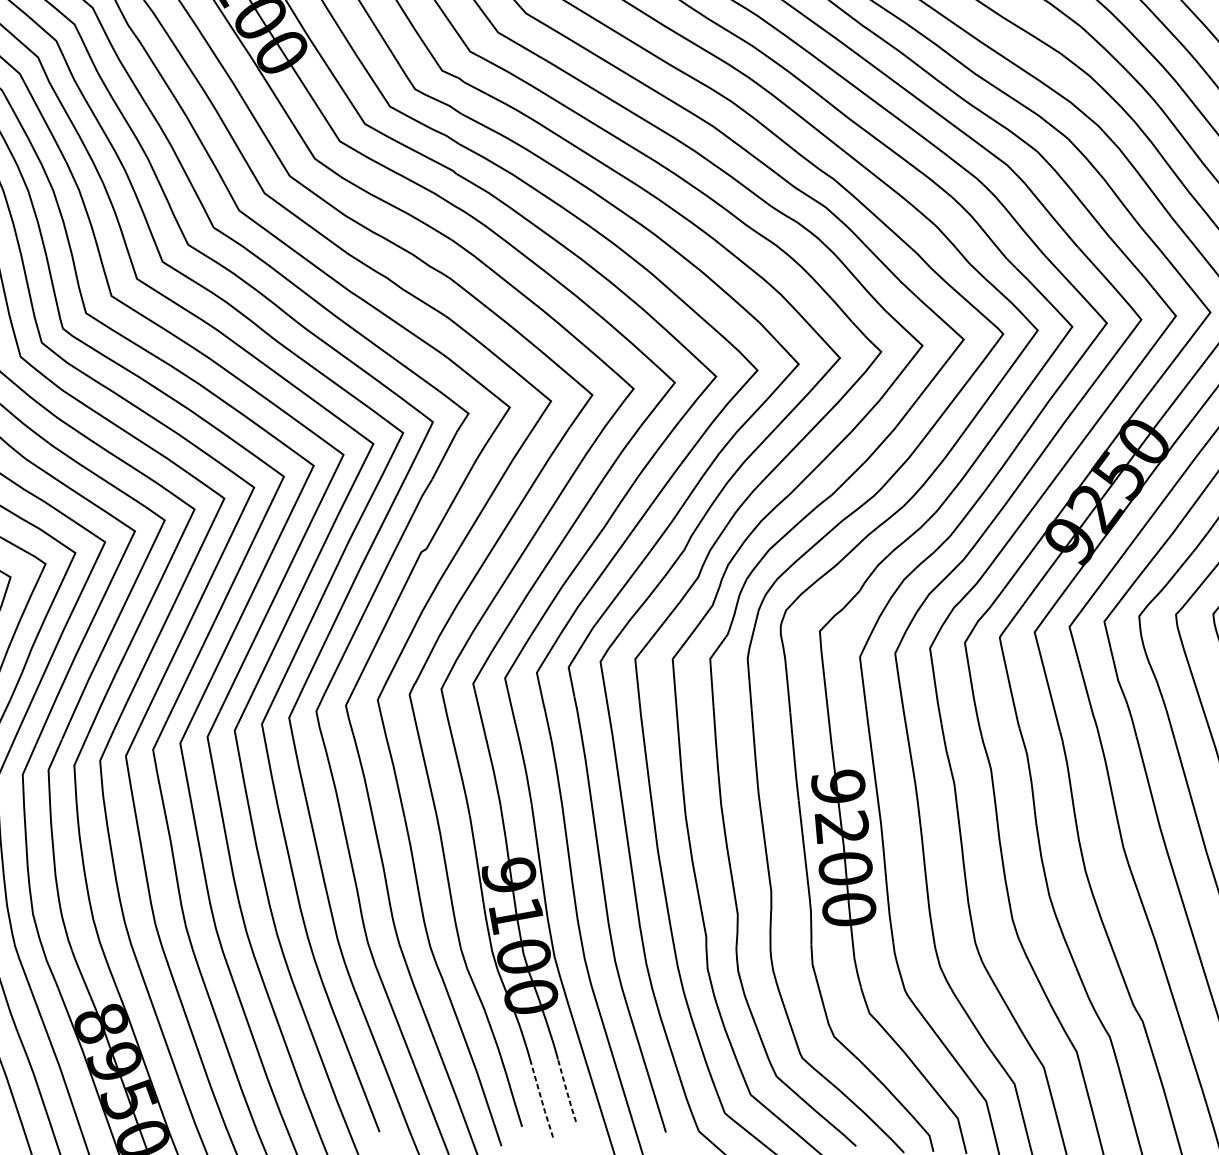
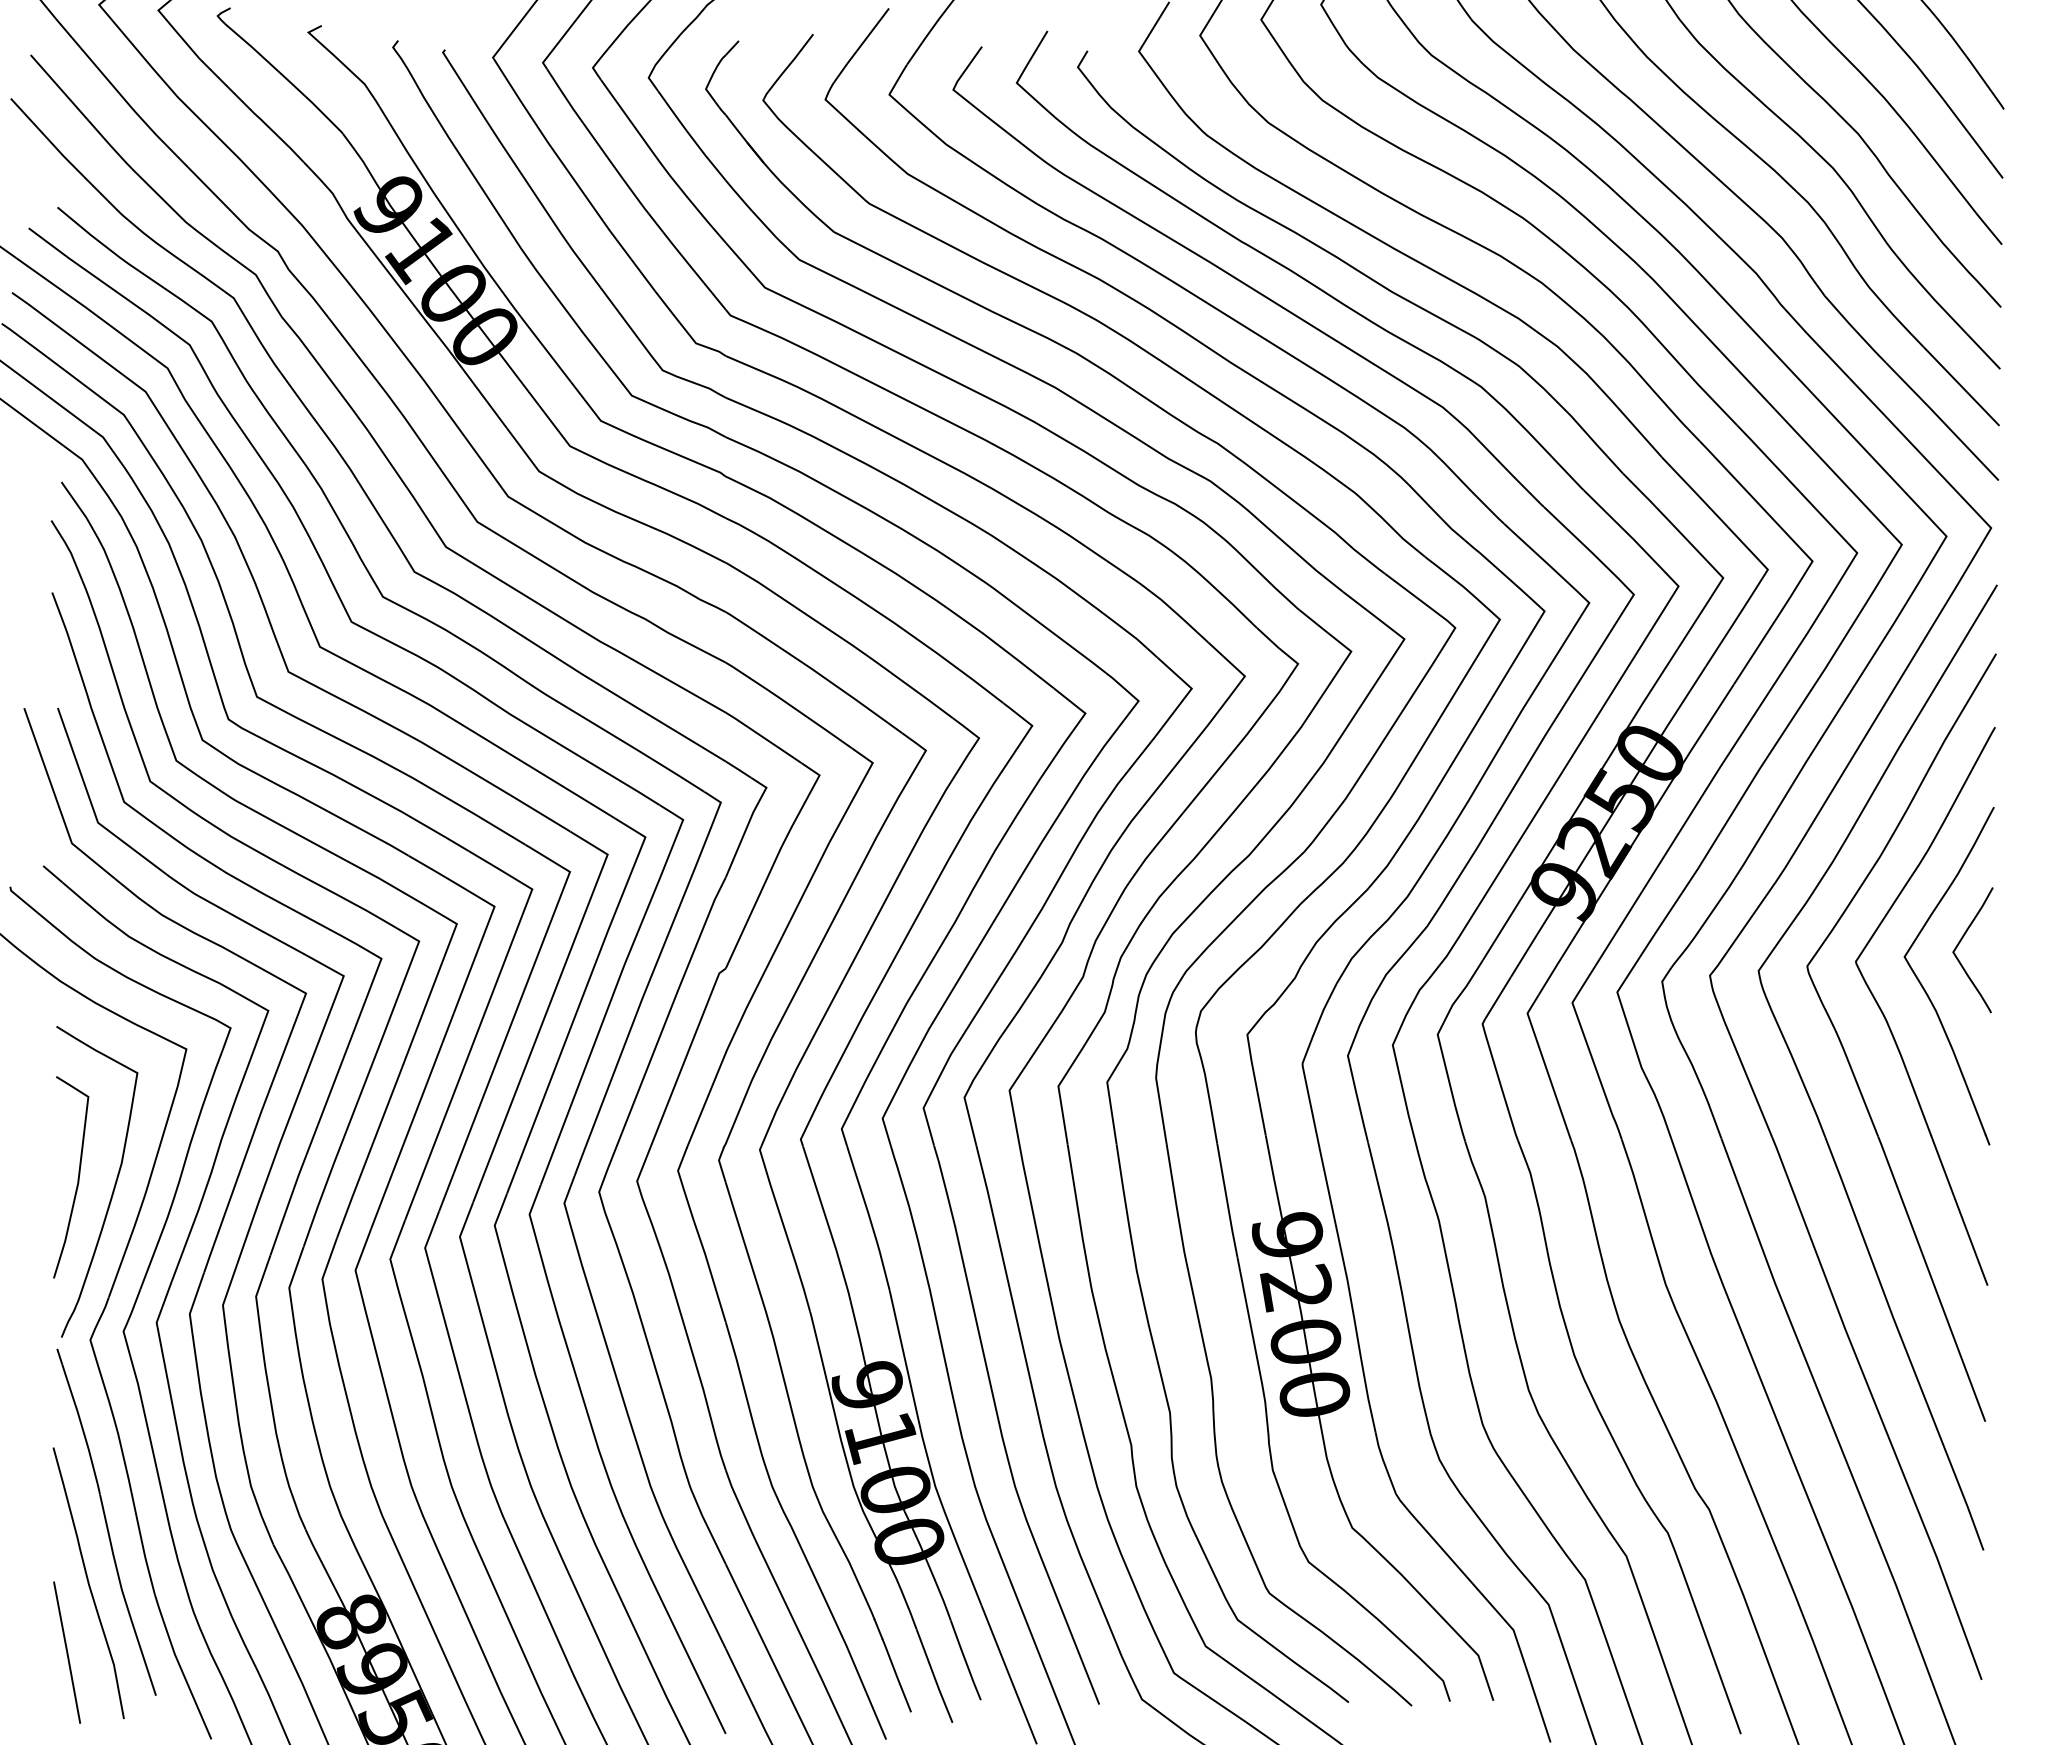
line: (566, 1090) -> (965, 1660), dashed -> solid
line: (542, 1101) -> (934, 1676), dashed -> solid

